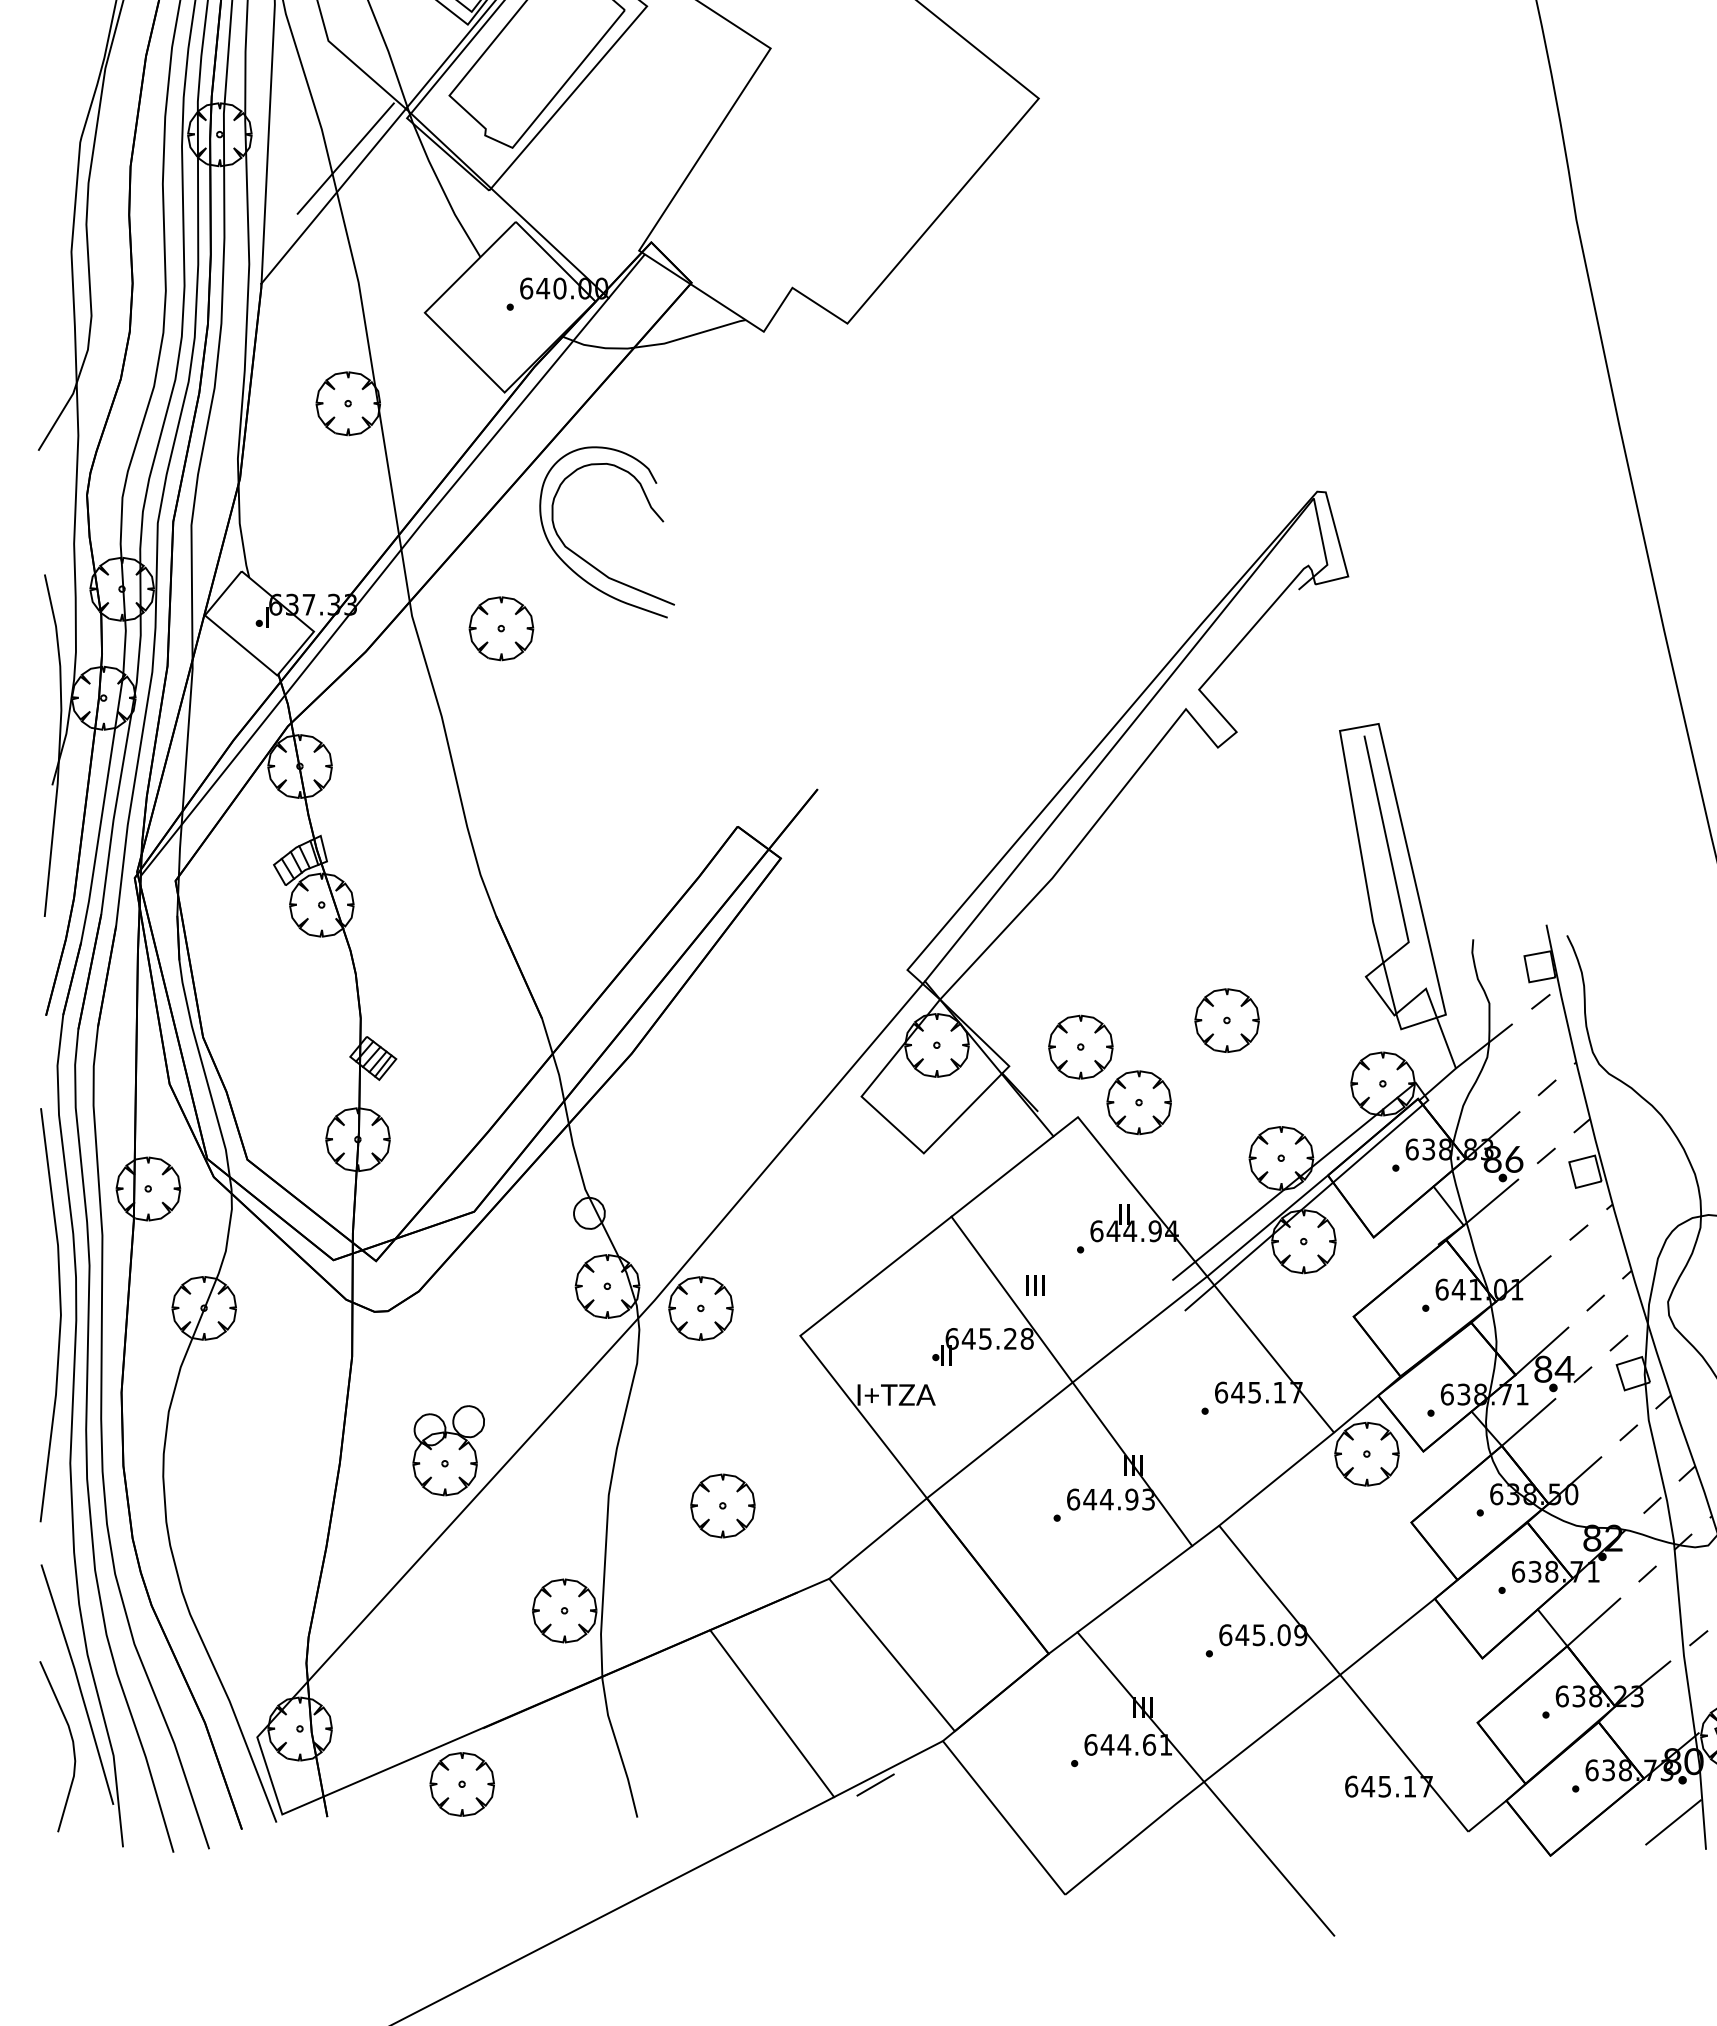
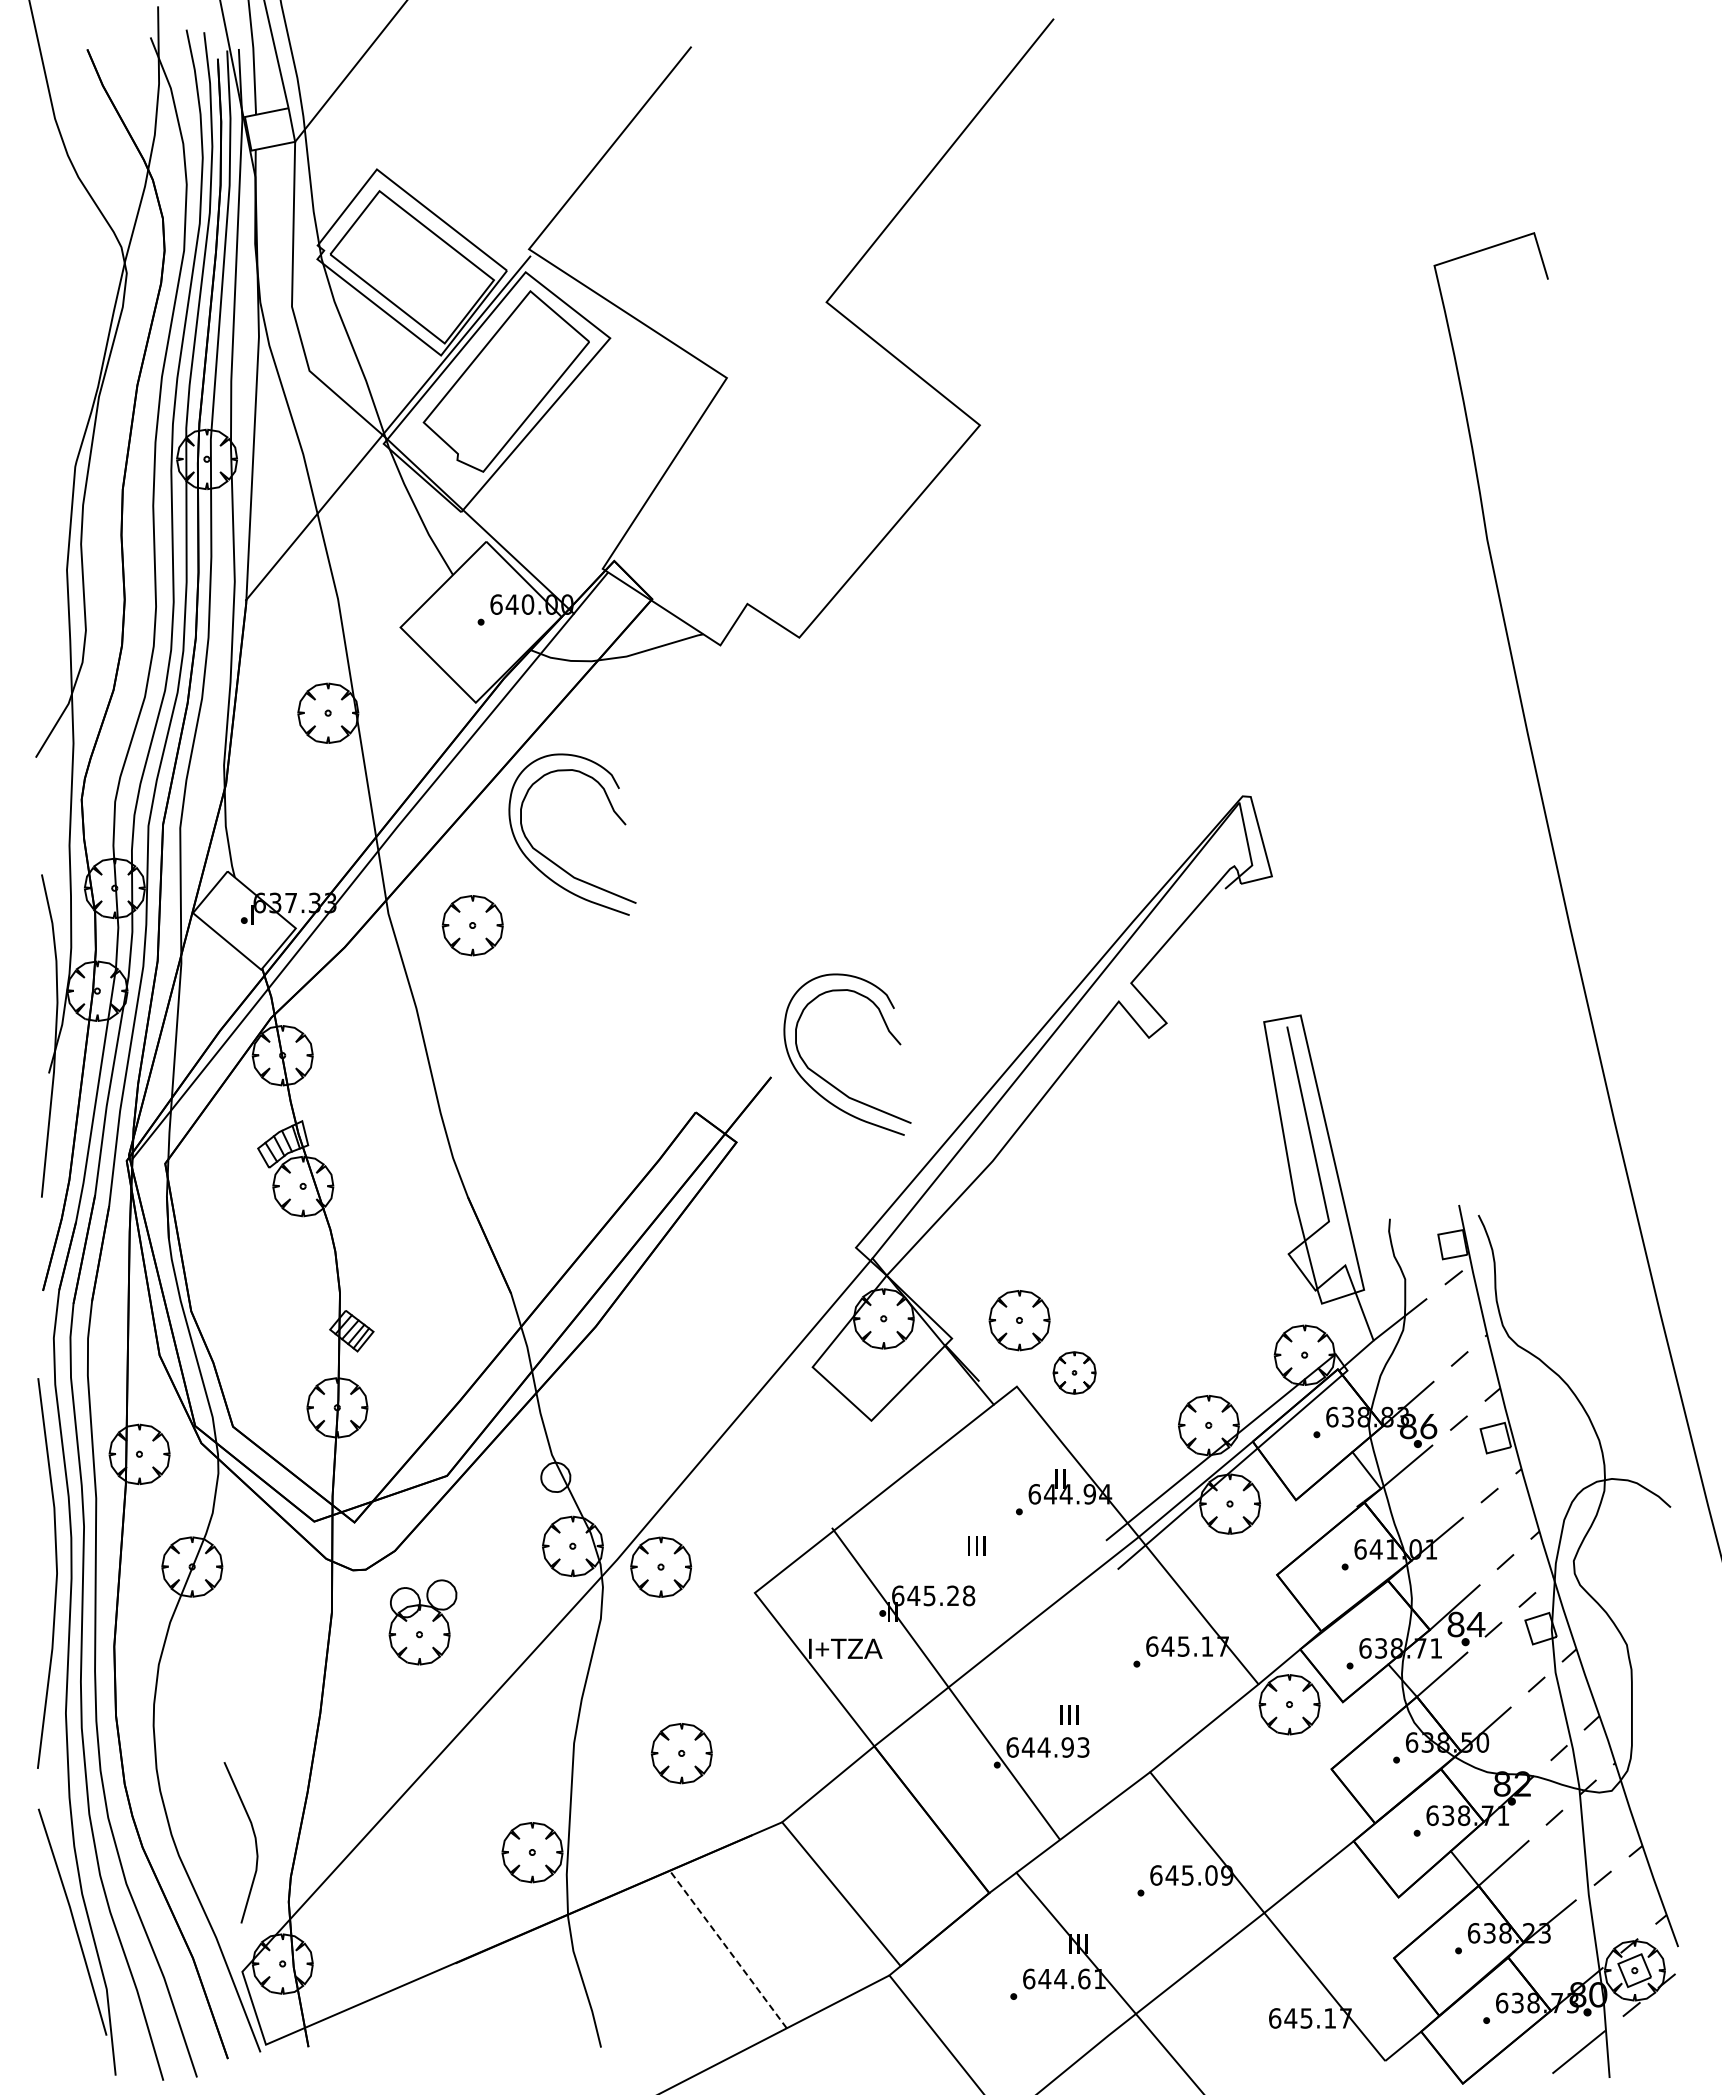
line: (345, 158) -> (325, 481), removed
part: (877, 792) -> (827, 1080), added
part: (1226, 1020) -> (1157, 1295), removed
part: (1139, 1102) -> (1074, 1372), size x0.7
line: (1071, 1380) -> (945, 1683), moved
part: (448, 1450) -> (422, 1622), moved
line: (772, 1713) -> (728, 1949), solid -> dashed
curve: (71, 1743) -> (254, 1839), moved
part: (461, 1783) -> (435, 2015), removed
line: (875, 1784) -> (825, 2016), removed

